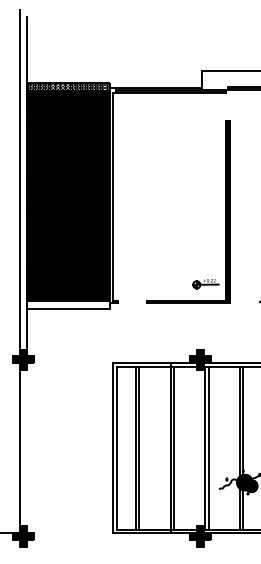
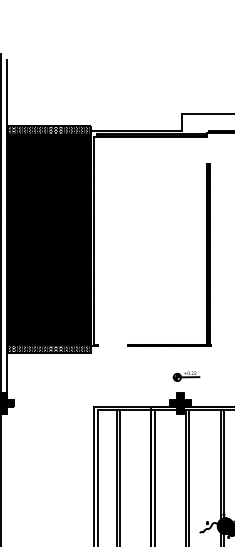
part: (205, 284) -> (186, 377), moved
hatch: (68, 305) -> (49, 349), added

